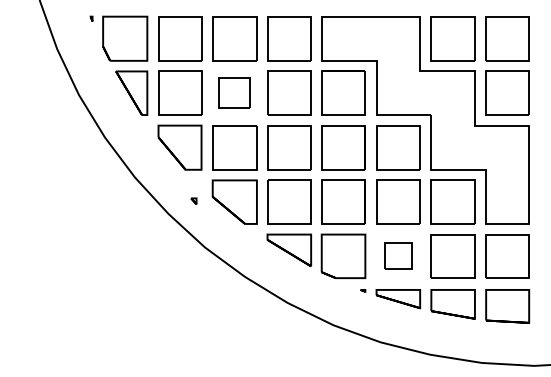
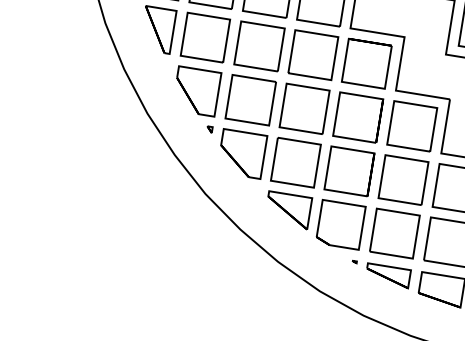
part: (234, 92) -> (259, 45), size x1.43
part: (193, 200) -> (209, 128), moved
part: (398, 256) -> (394, 233), size x1.67

